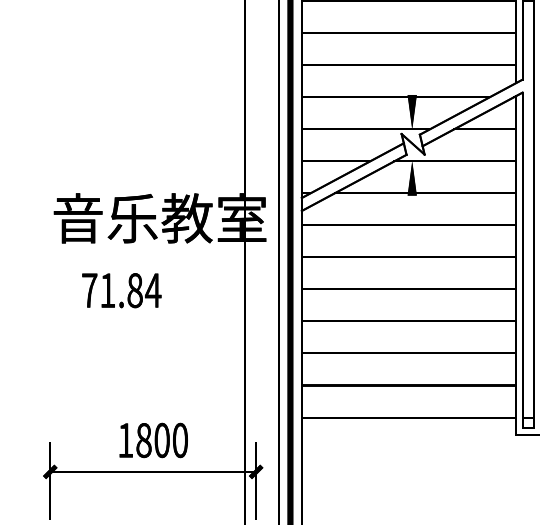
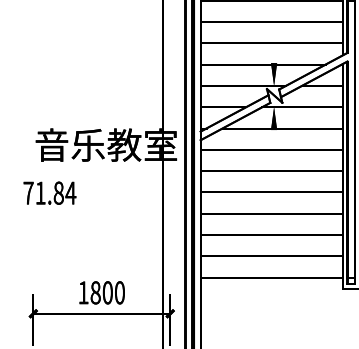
text: (121, 289) -> (49, 192), moved

